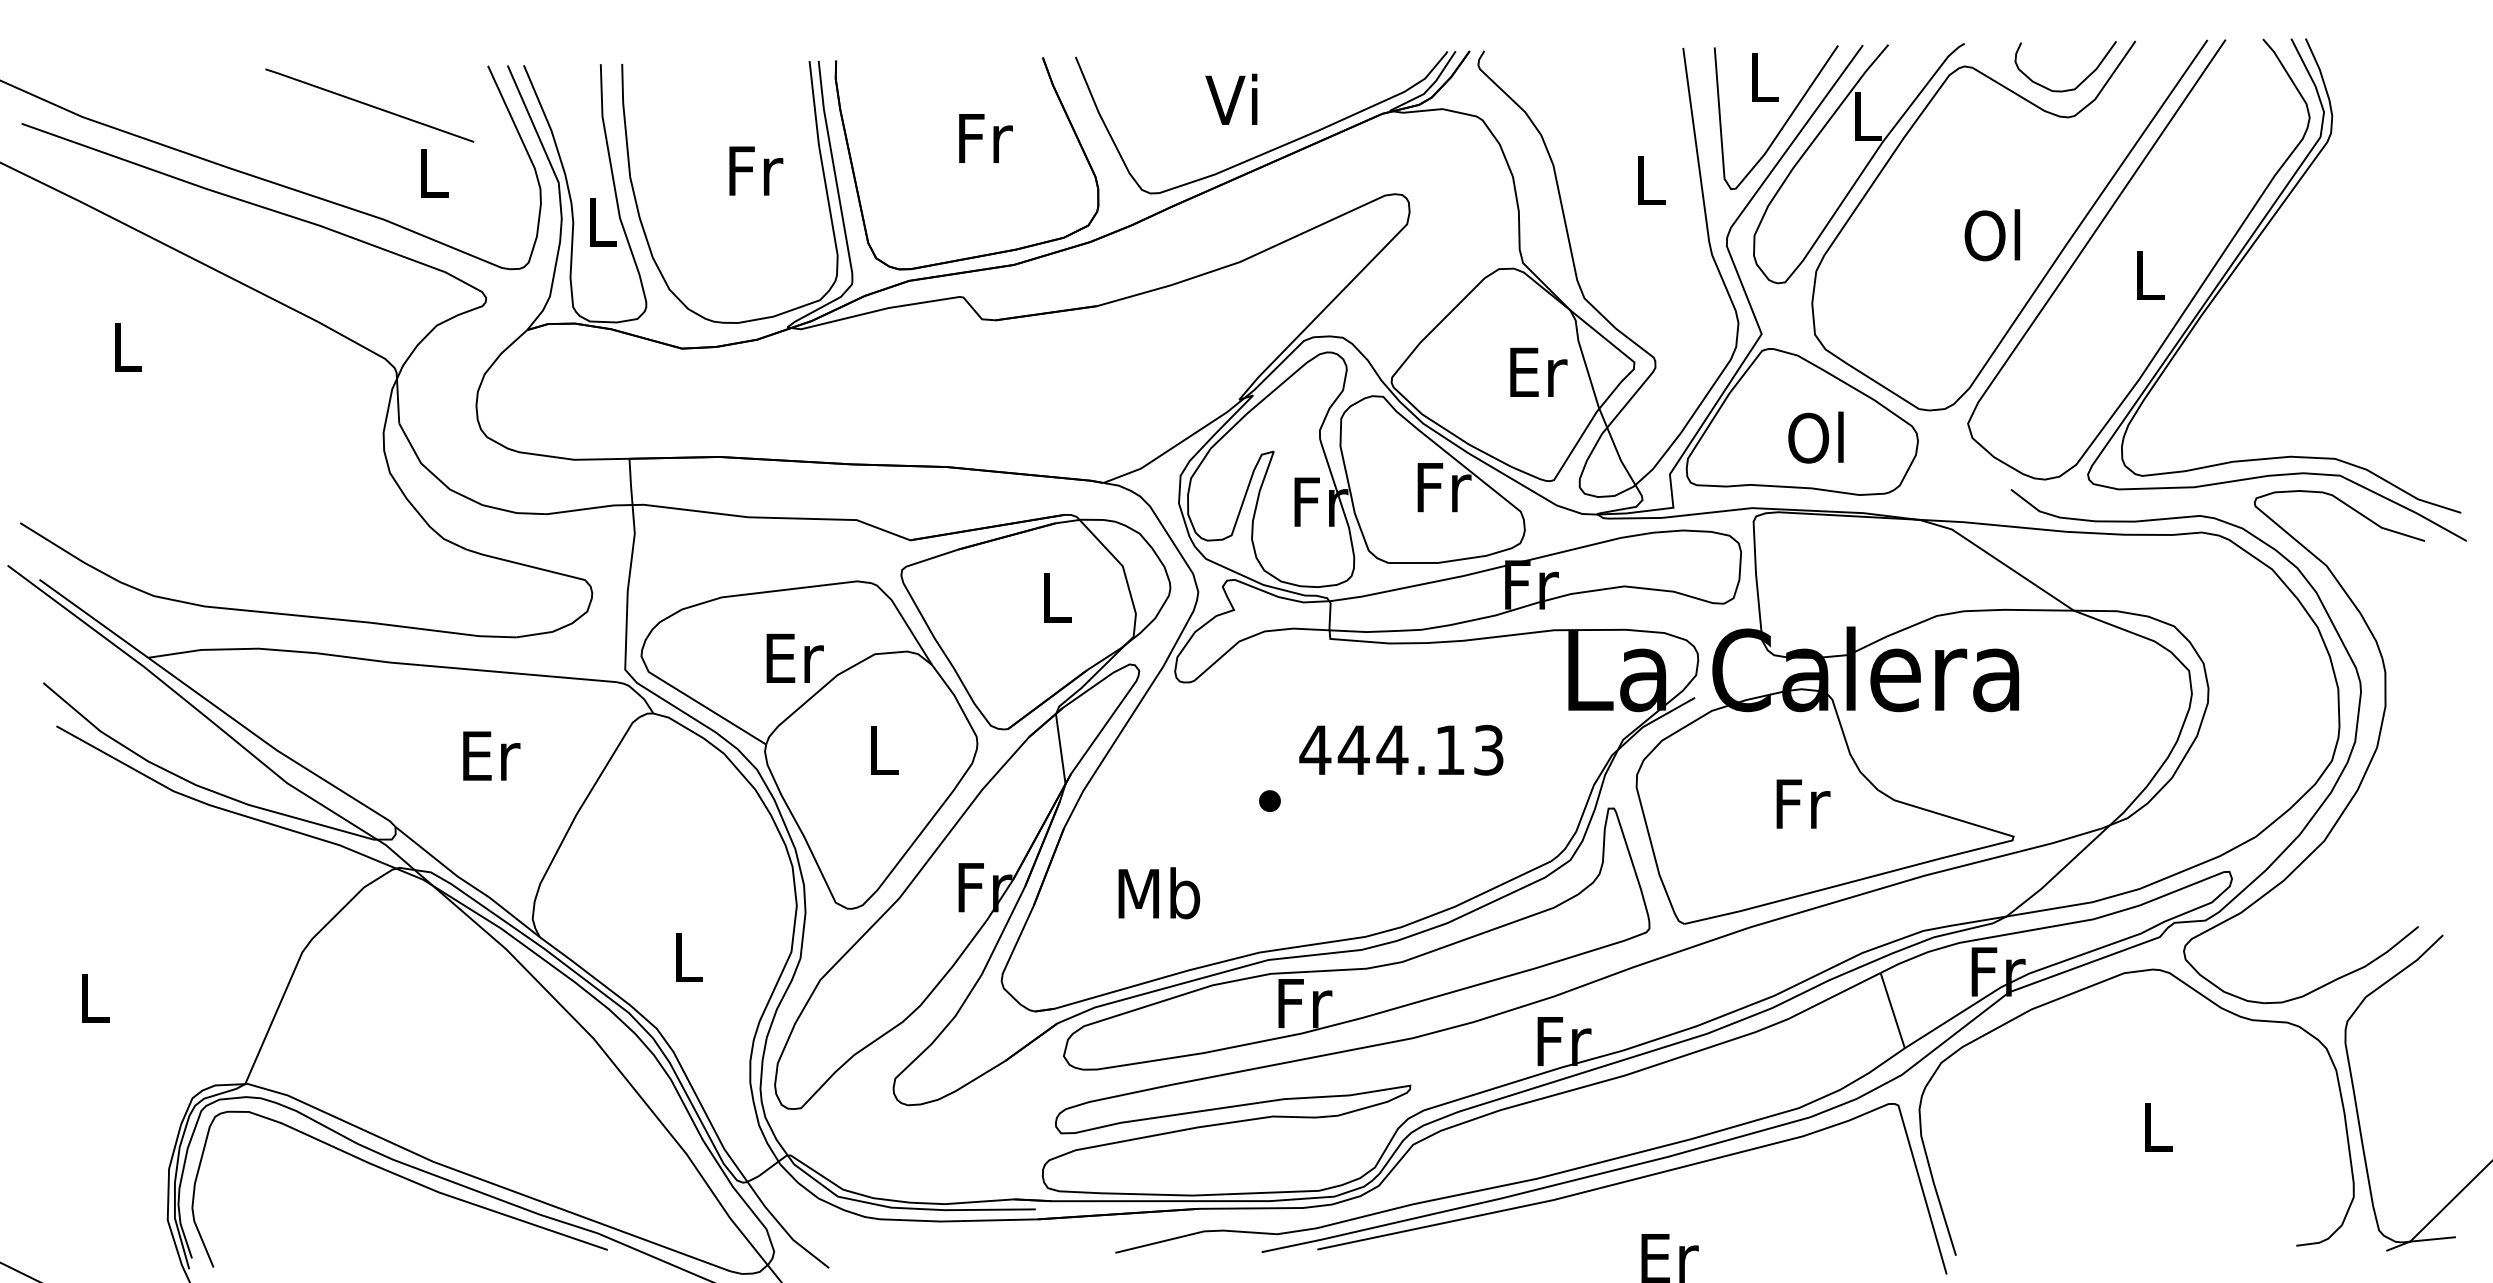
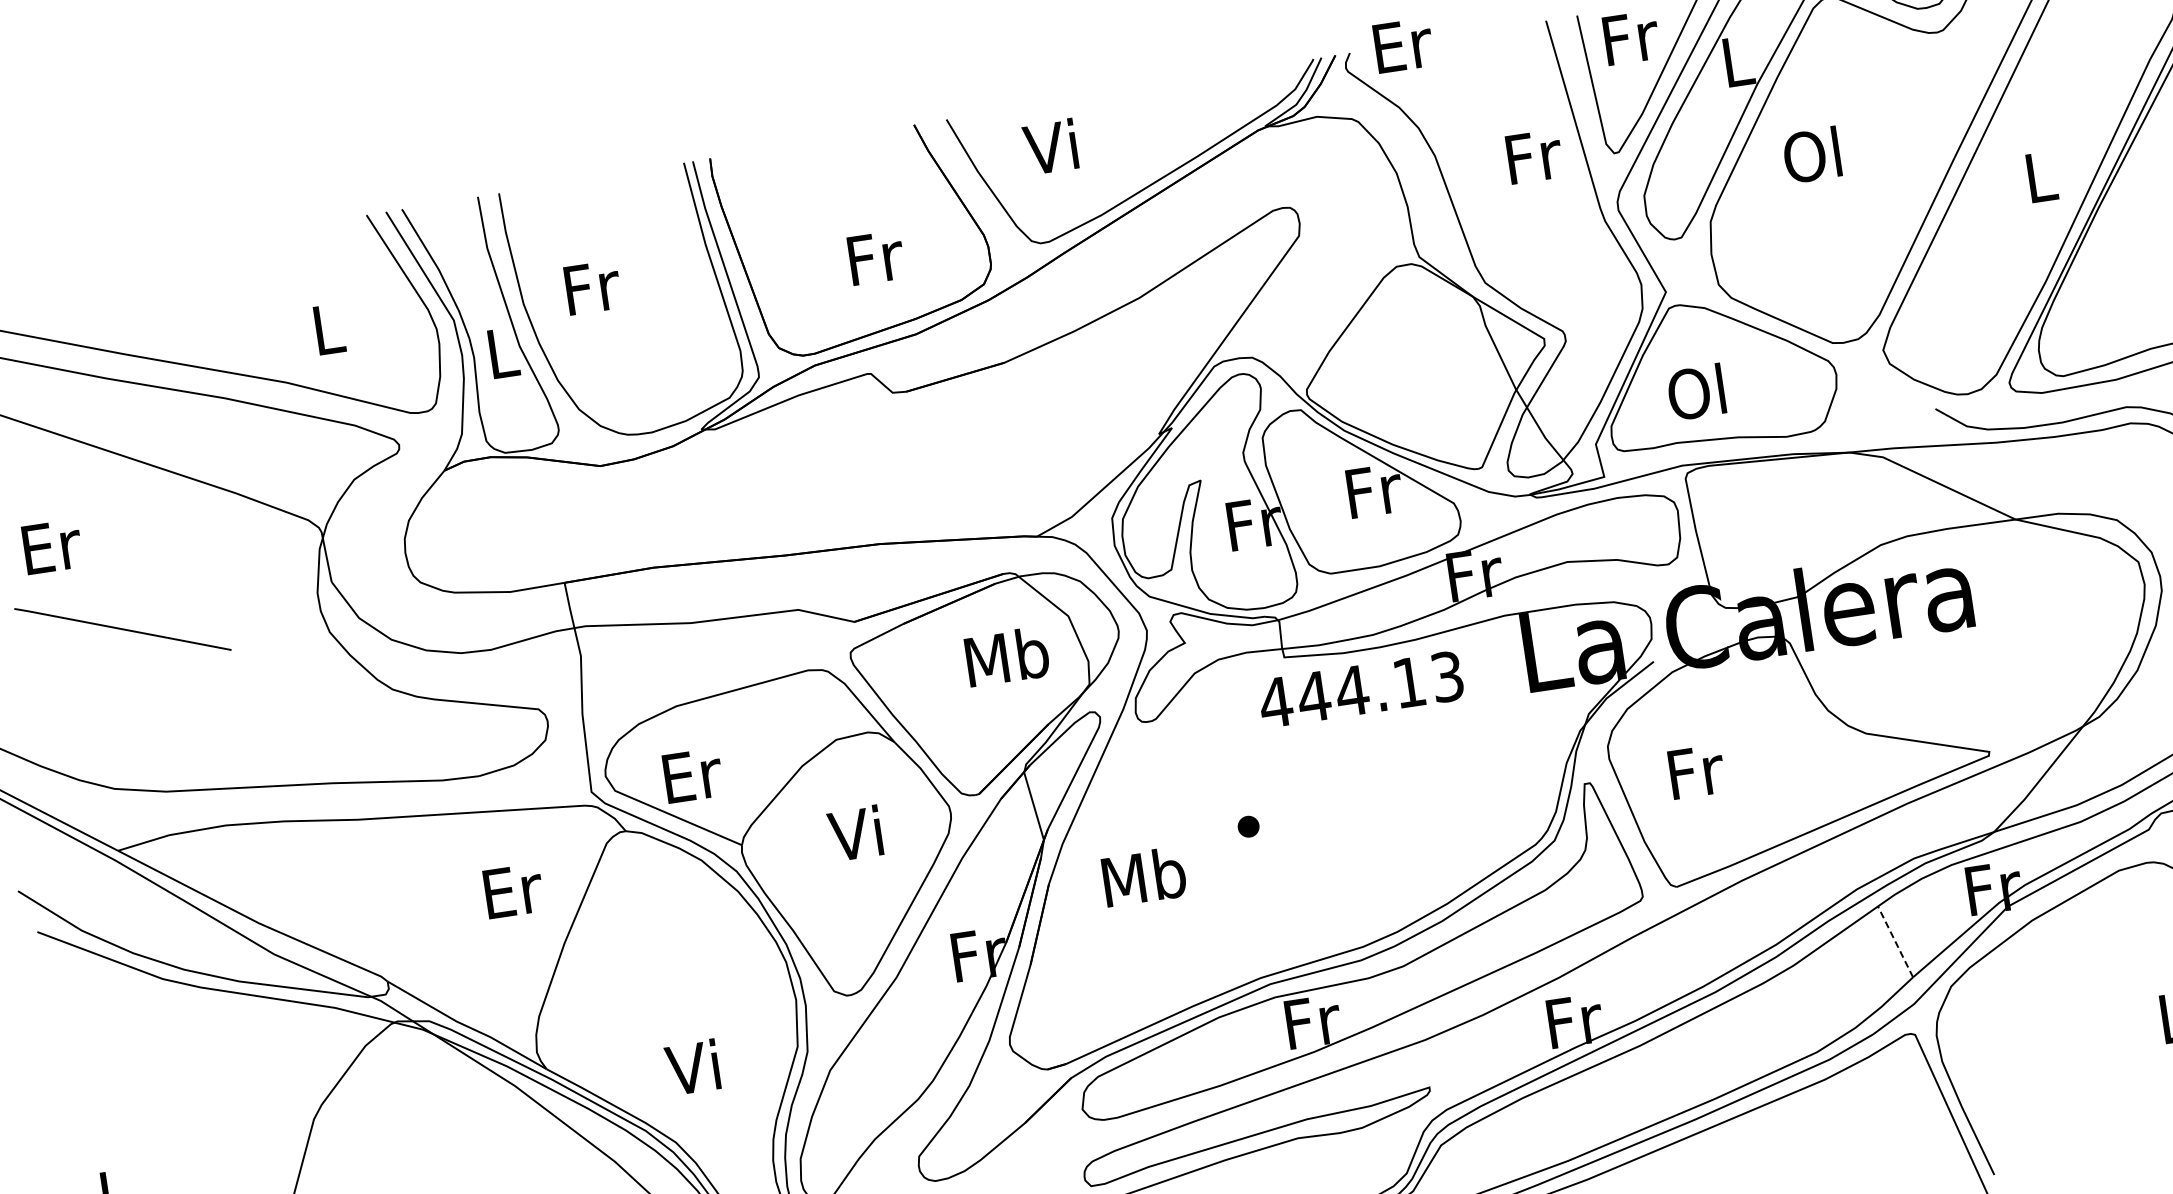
text: (1765, 77) -> (1631, 37), L -> Fr
text: (1231, 98) -> (1050, 145), moved
line: (369, 105) -> (122, 629), moved
text: (985, 138) -> (876, 257), moved
text: (756, 170) -> (593, 287), moved
text: (1651, 180) -> (1534, 156), L -> Fr
text: (1992, 235) -> (1812, 155), moved
text: (128, 347) -> (52, 546), L -> Er
text: (1538, 371) -> (1403, 44), moved
text: (1815, 437) -> (1695, 392), moved
text: (1056, 597) -> (1007, 656), L -> Mb
text: (794, 658) -> (692, 775), moved
text: (879, 749) -> (854, 833), L -> Vi
text: (1401, 749) -> (1361, 688), moved
text: (491, 755) -> (513, 890), moved
text: (1803, 803) -> (1696, 771), moved
text: (1159, 893) -> (1144, 877), moved
text: (684, 956) -> (692, 1066), L -> Vi
line: (1892, 1010) -> (1895, 941), solid -> dashed

